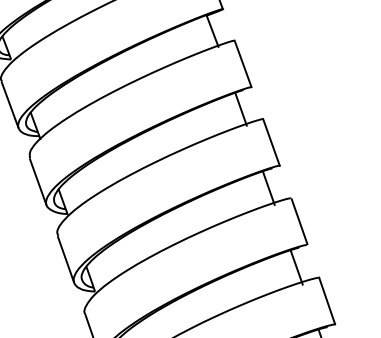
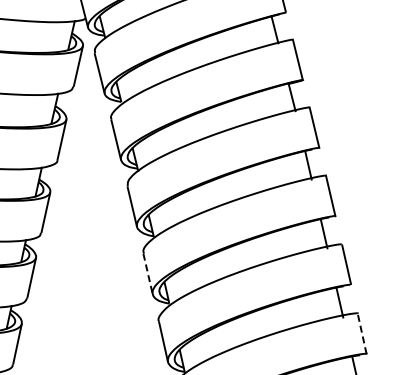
line: (66, 258) -> (148, 273), solid -> dashed
line: (327, 300) -> (362, 333), solid -> dashed

